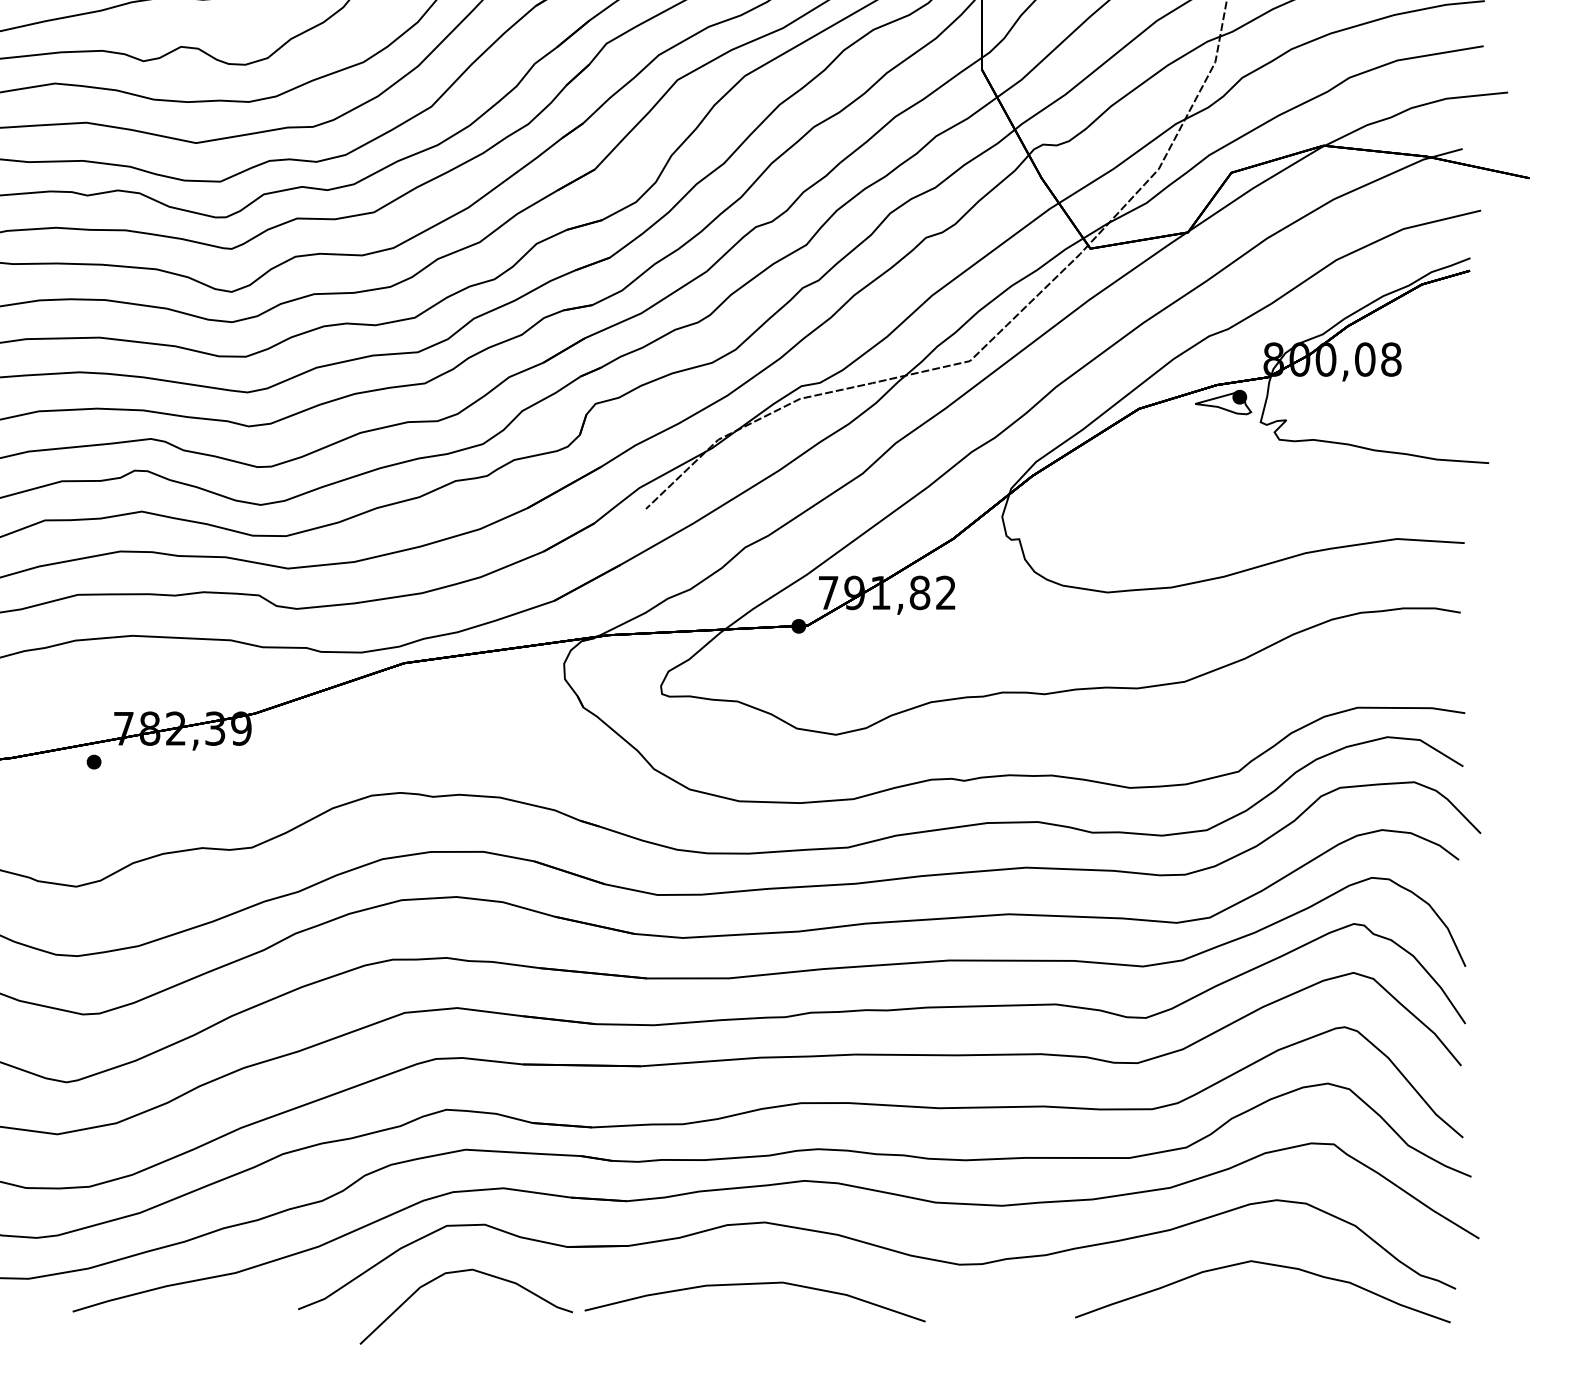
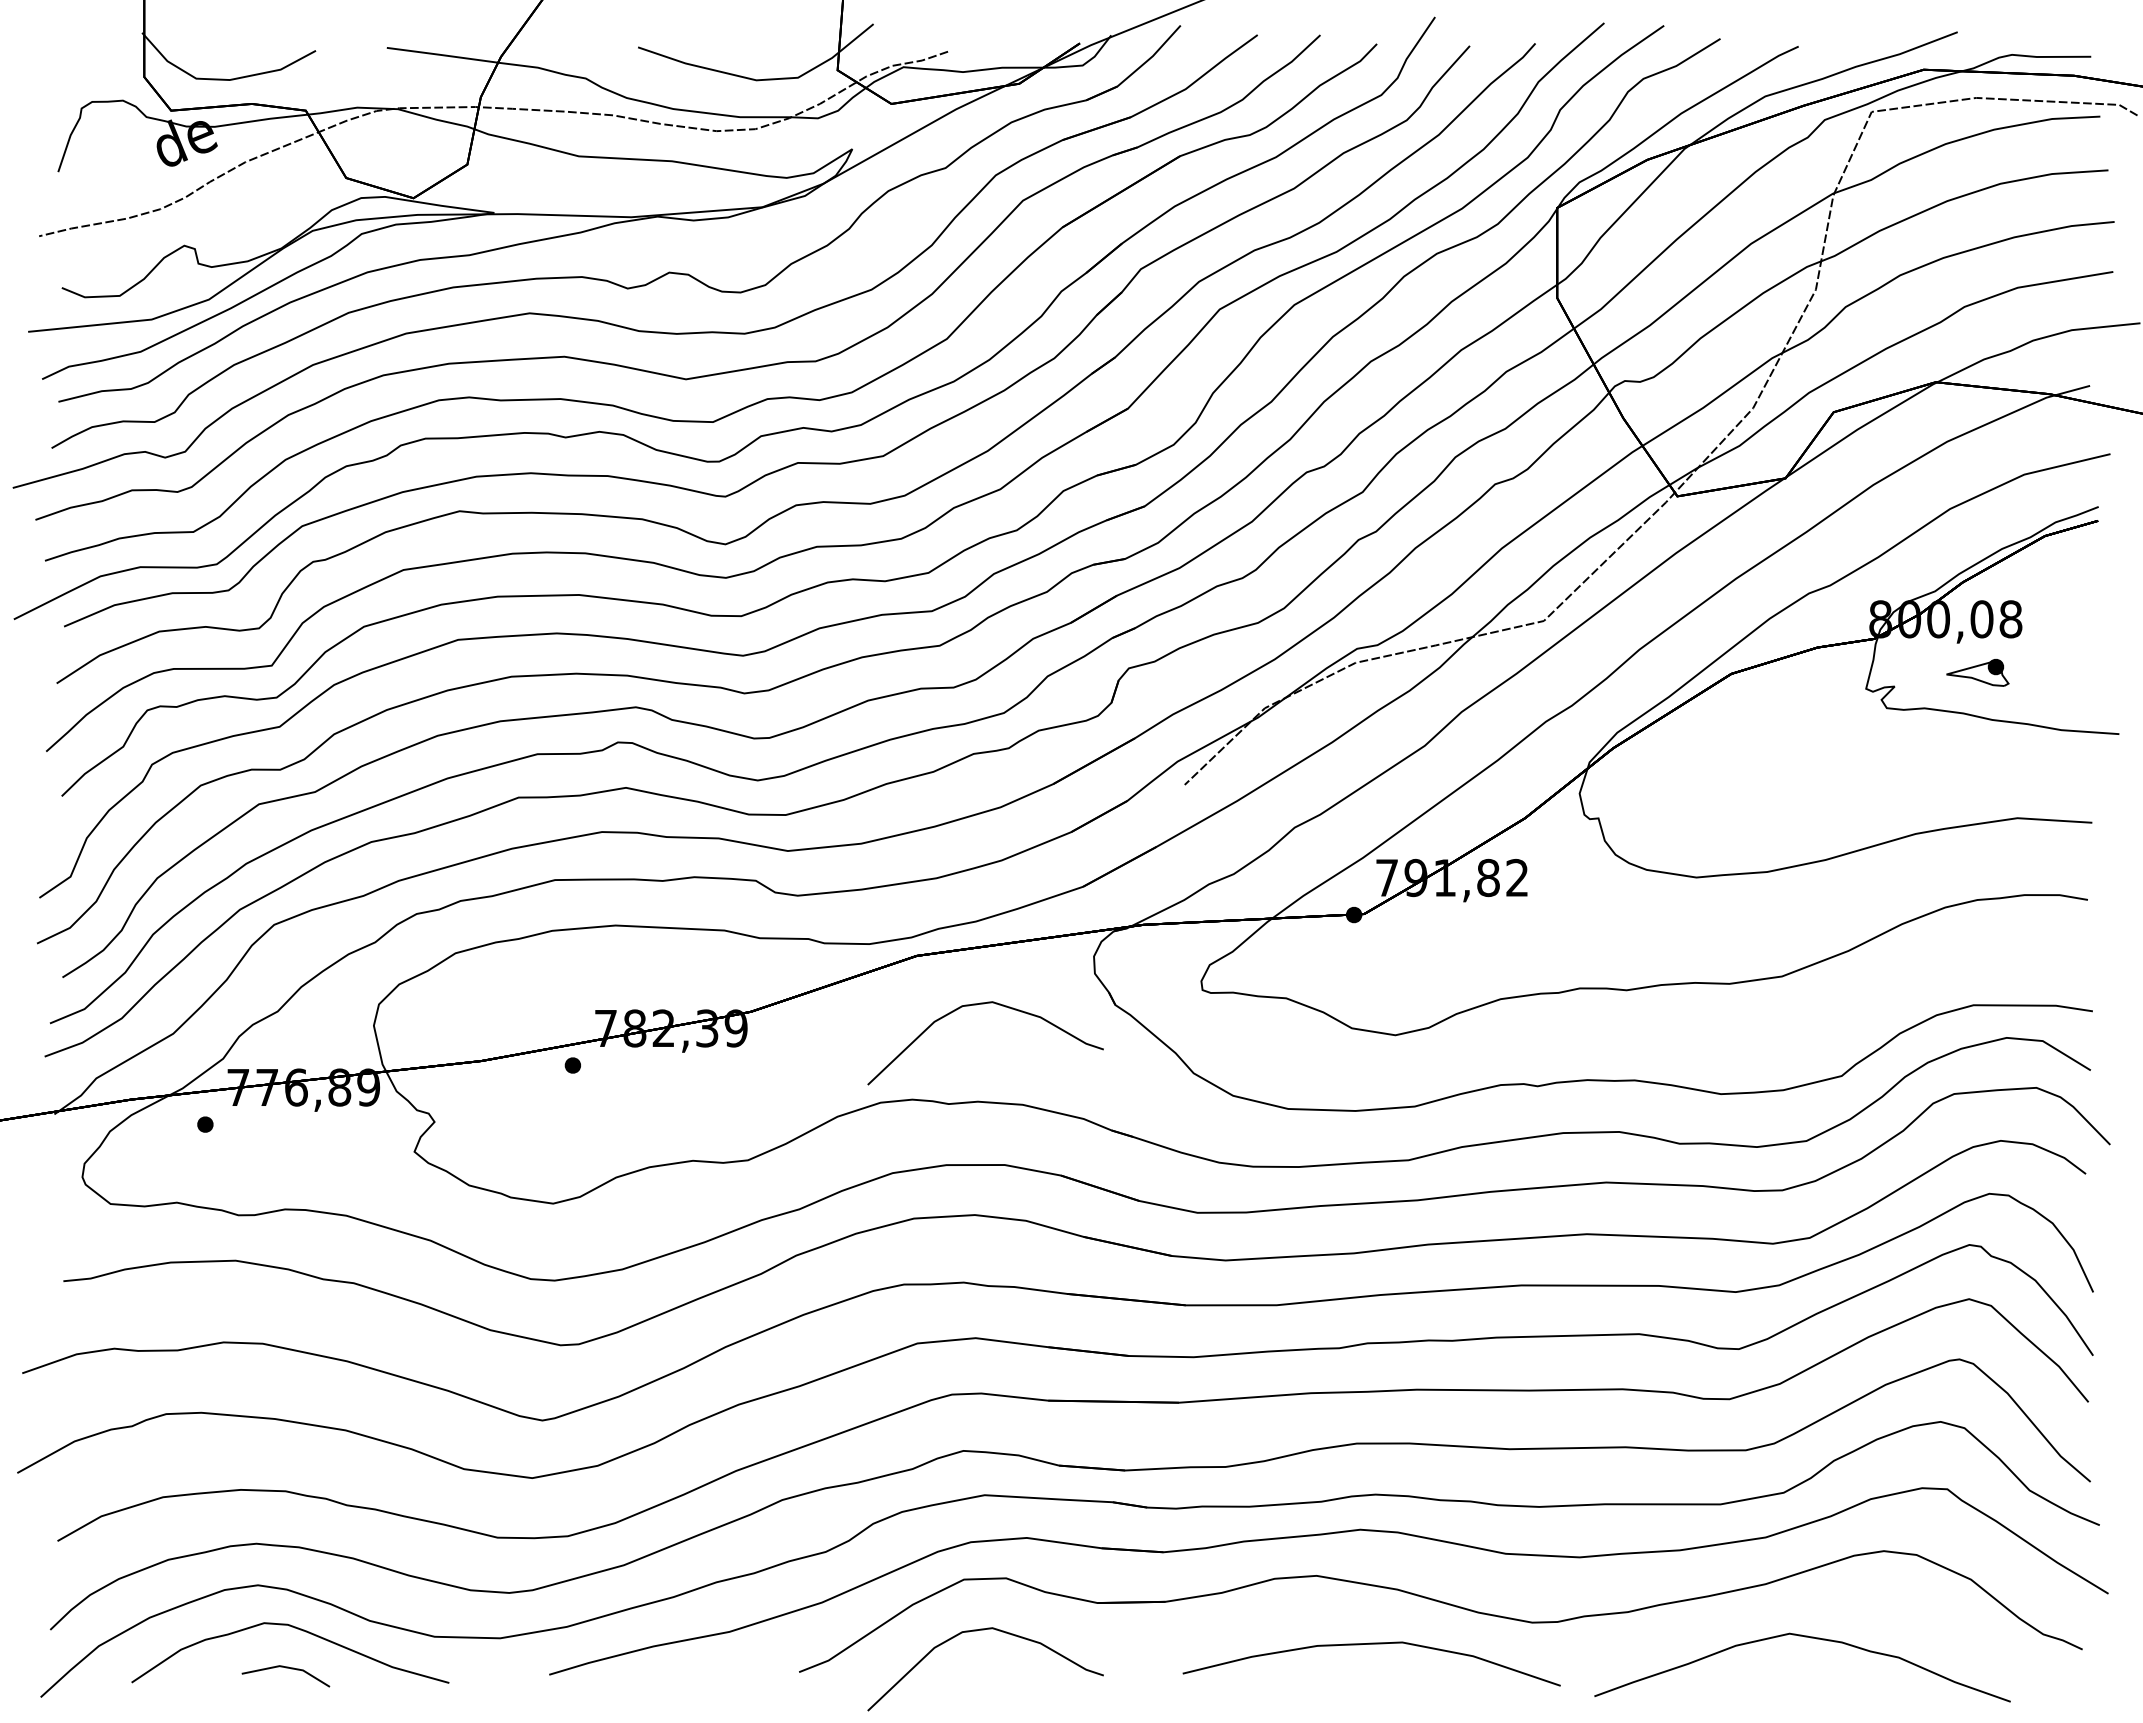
part: (1223, 402) -> (1977, 672), moved
curve: (465, 707) -> (984, 1004), added
curve: (1264, 1264) -> (1804, 1637), moved
curve: (754, 1284) -> (1371, 1644), moved

